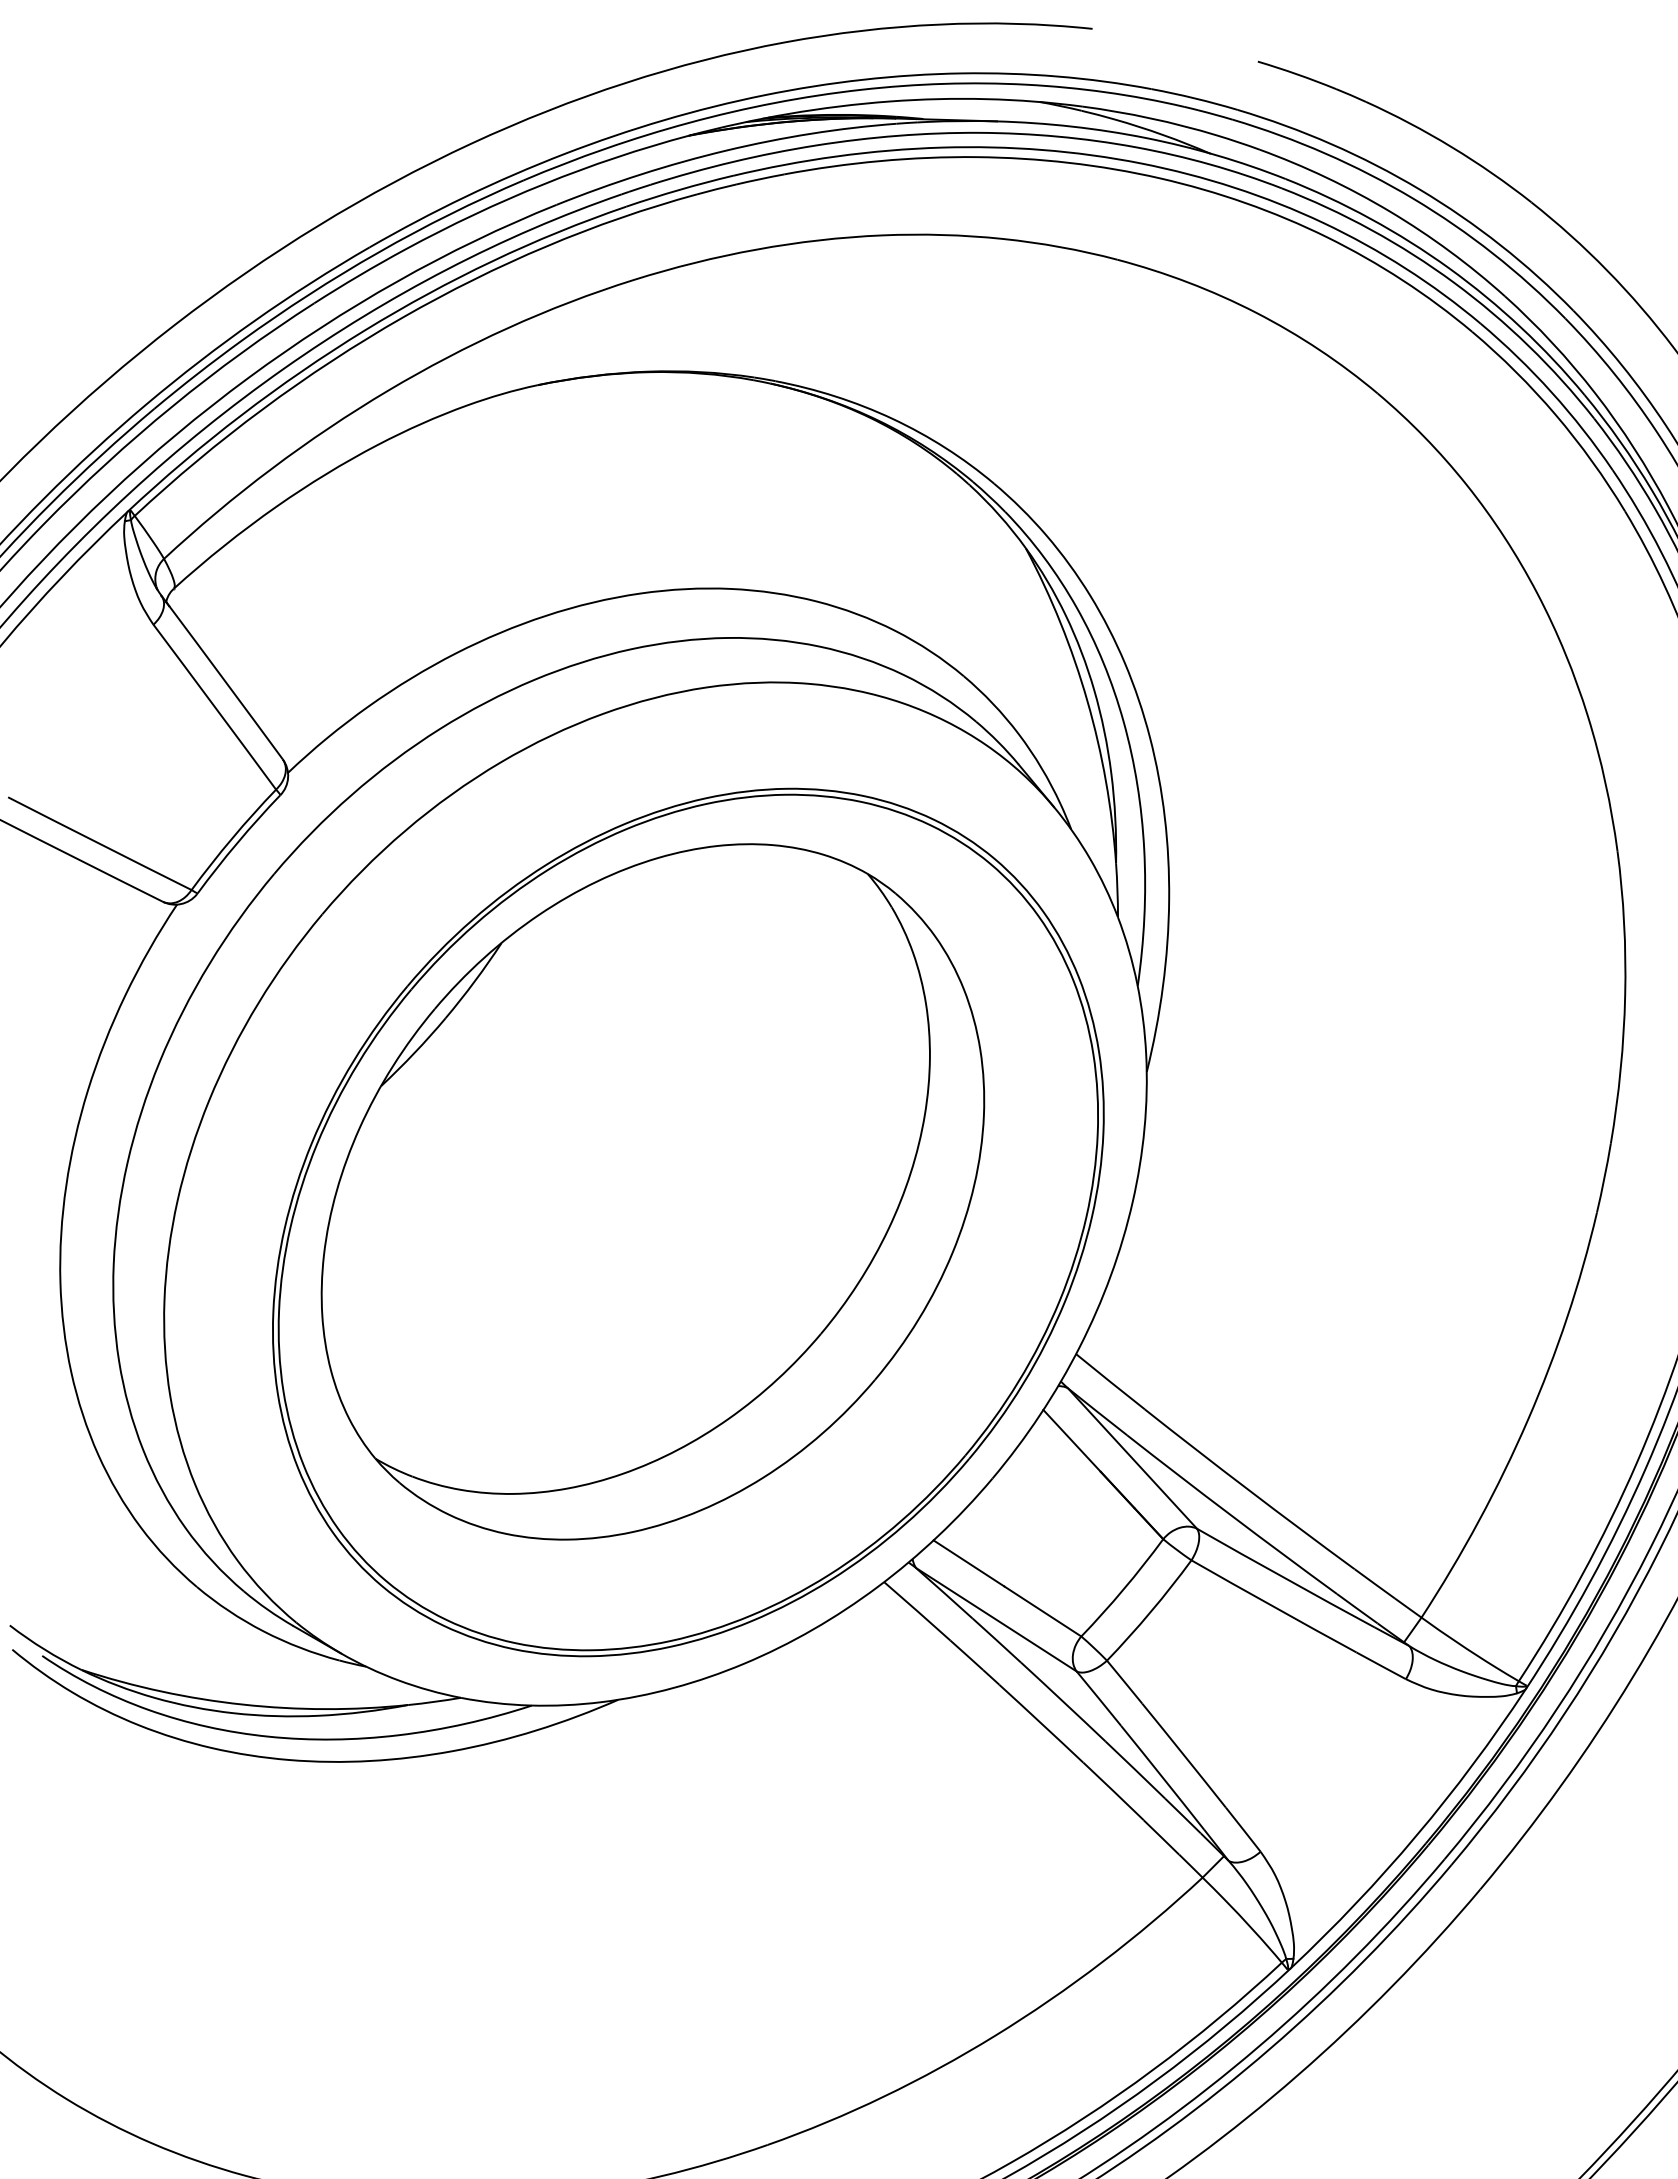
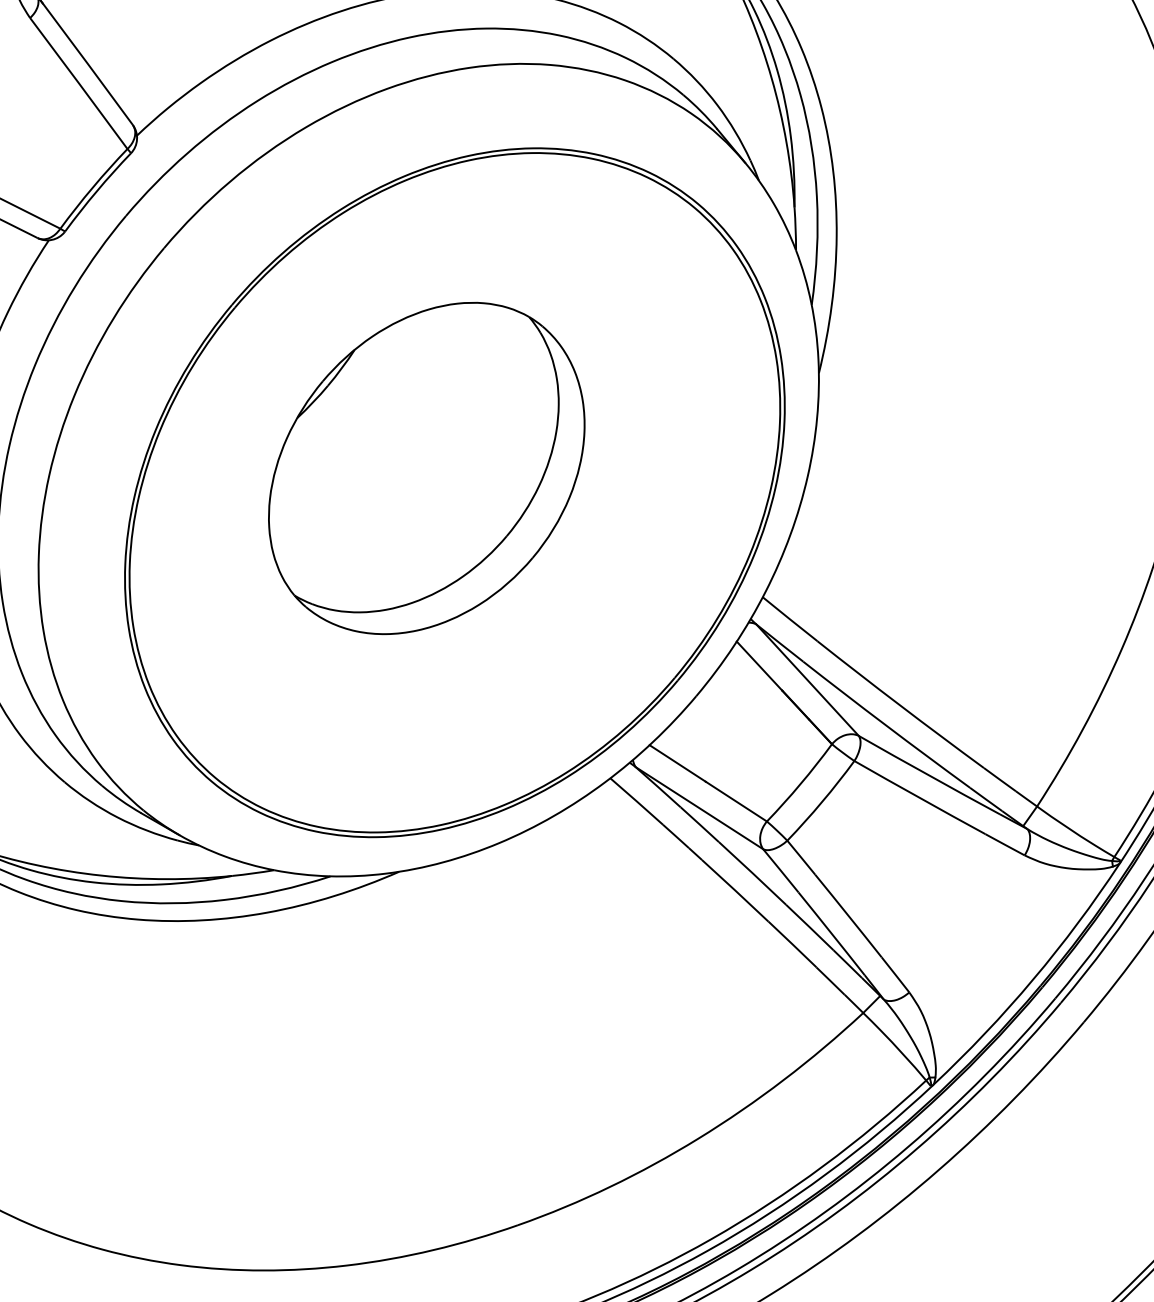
part: (652, 1191) -> (426, 468), size x0.6

